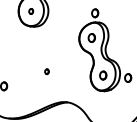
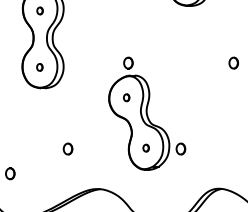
part: (91, 37) -> (126, 97), size x0.62
part: (46, 71) -> (67, 148), size x1.67
part: (102, 74) -> (145, 147), size x0.62

